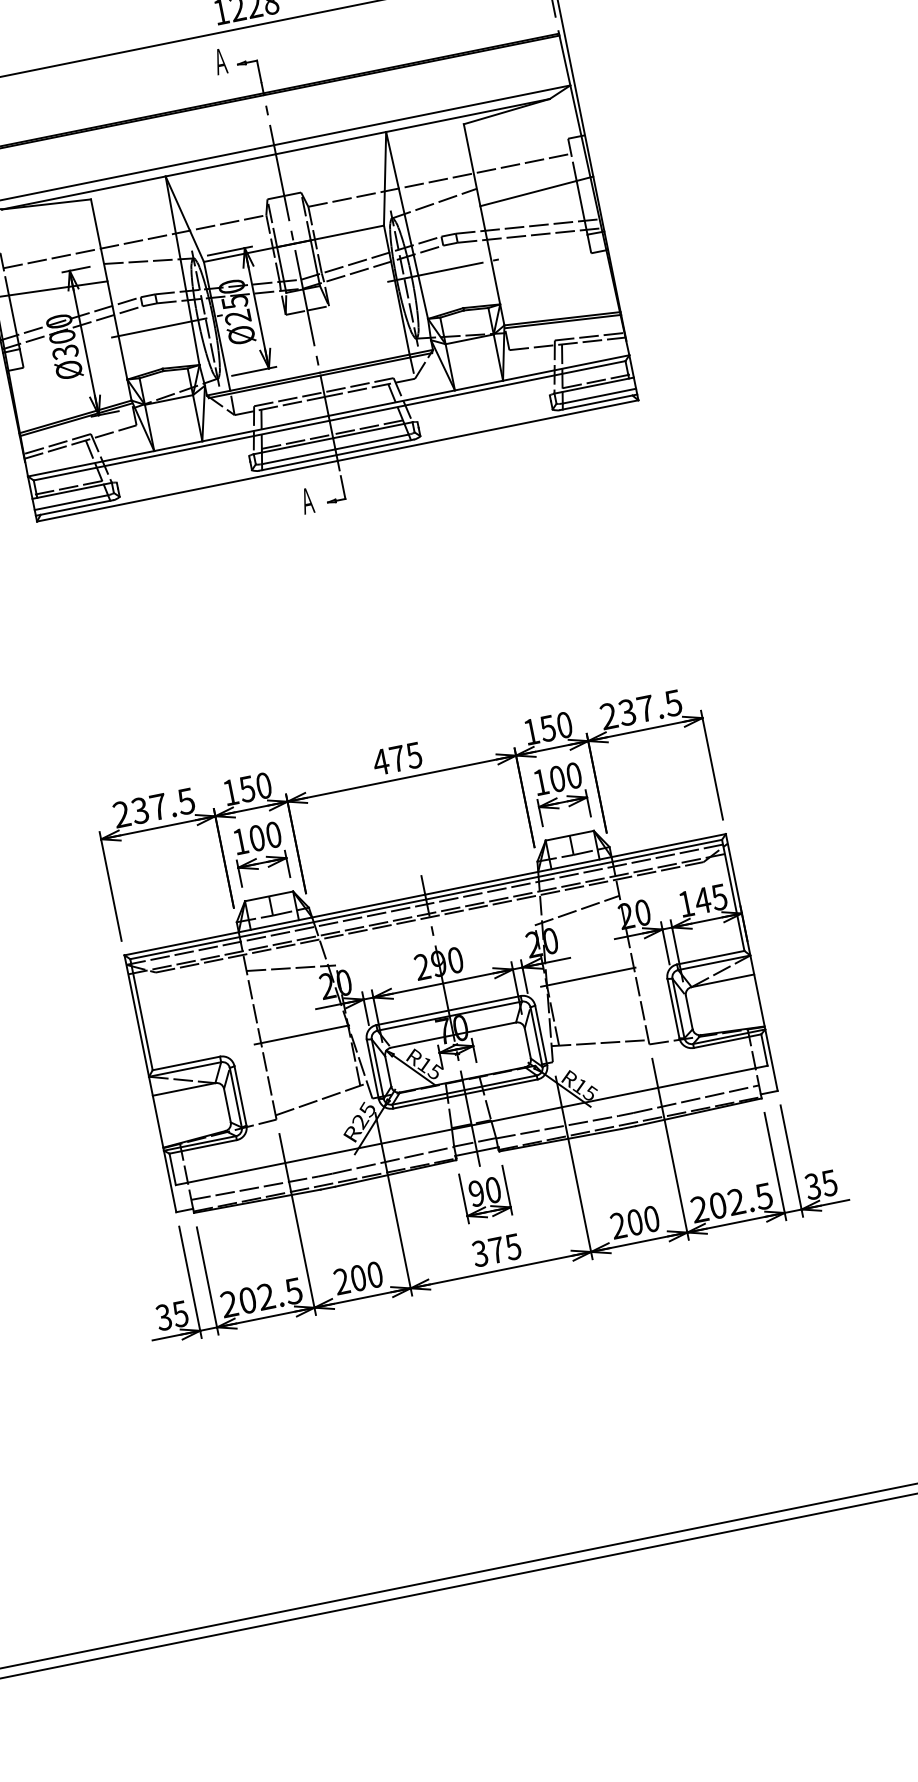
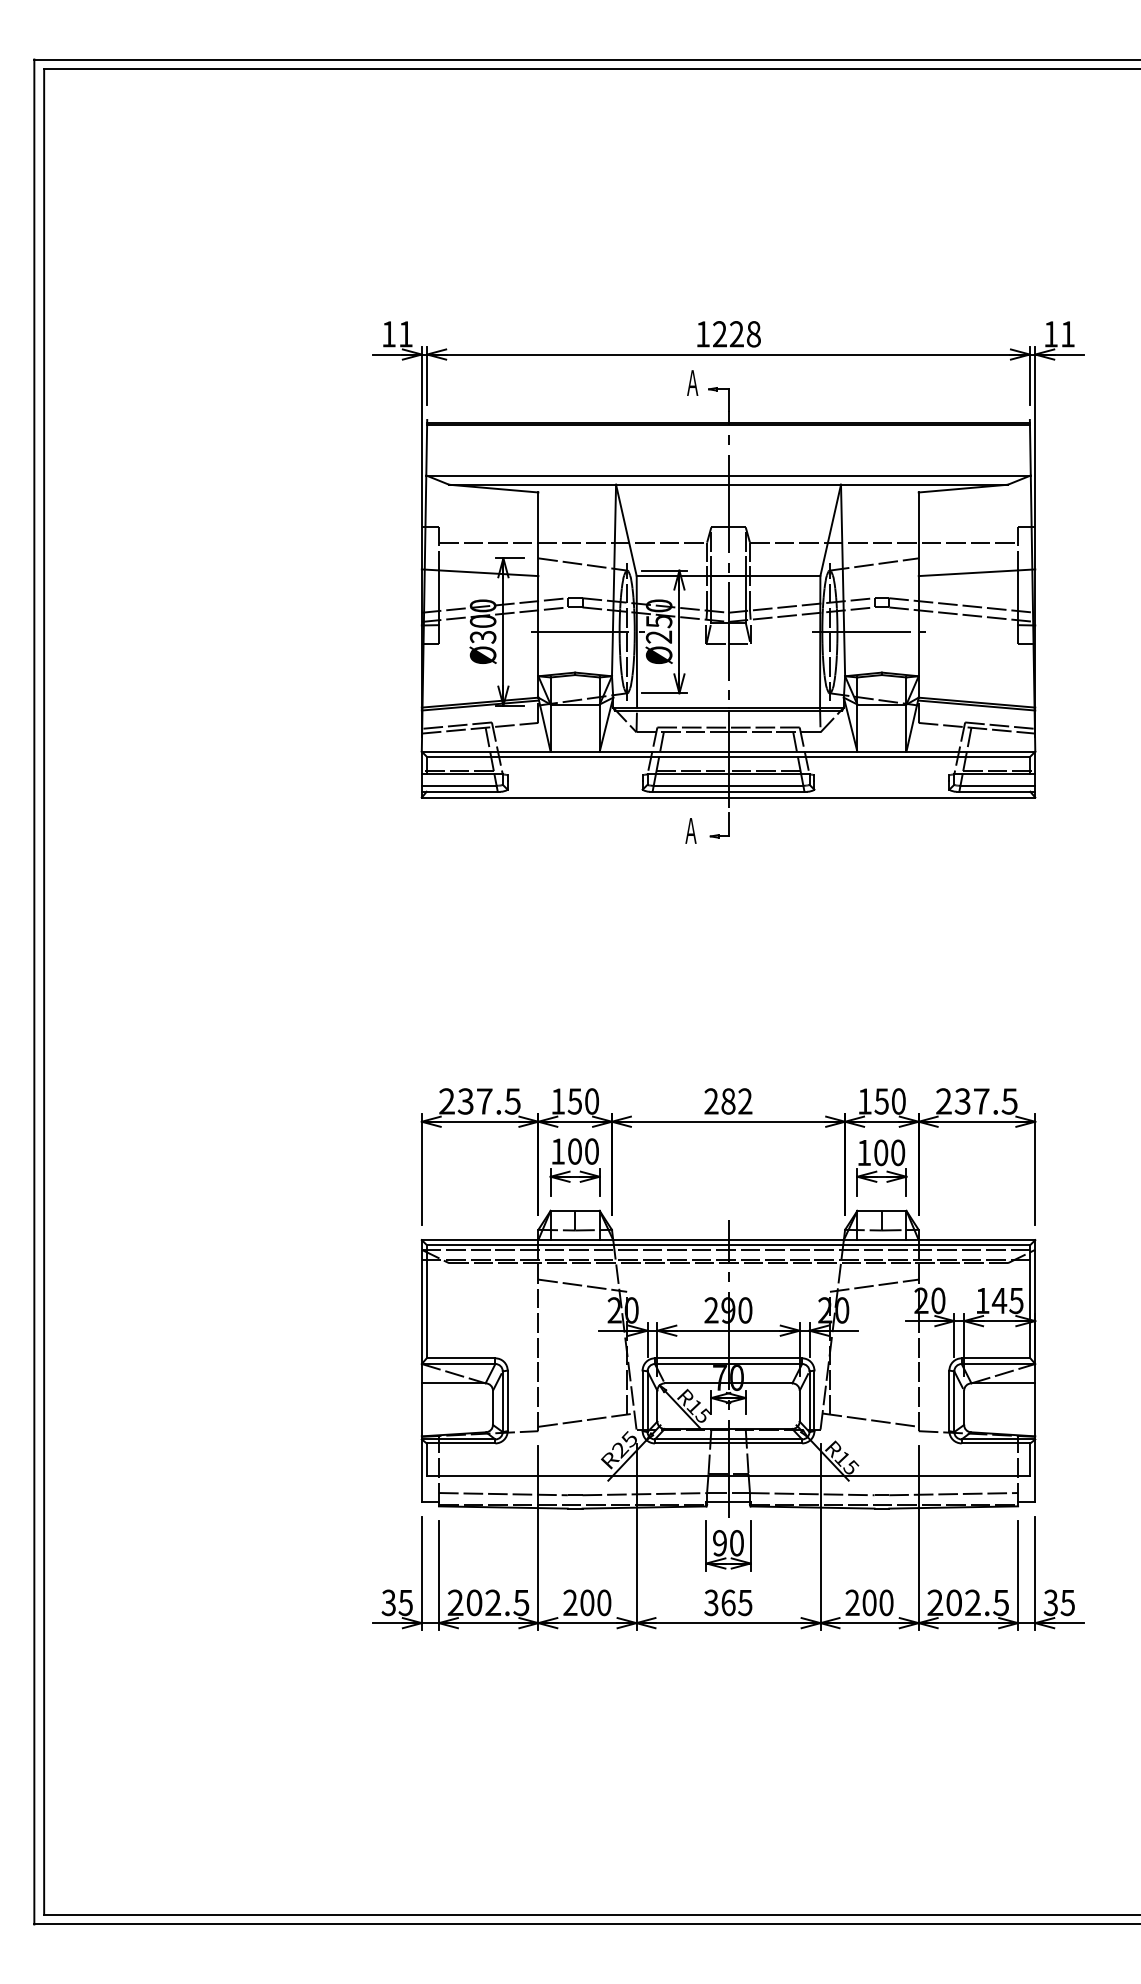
text: (396, 759) -> (727, 1101), 475 -> 282
line: (590, 977) -> (874, 1353), removed
line: (304, 1034) -> (582, 1353), removed
text: (496, 1249) -> (728, 1602), 375 -> 365

